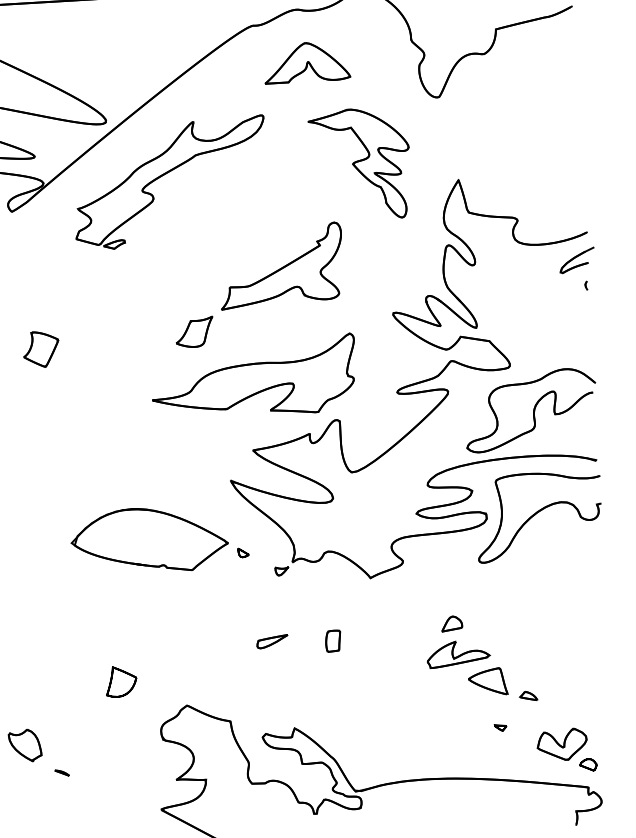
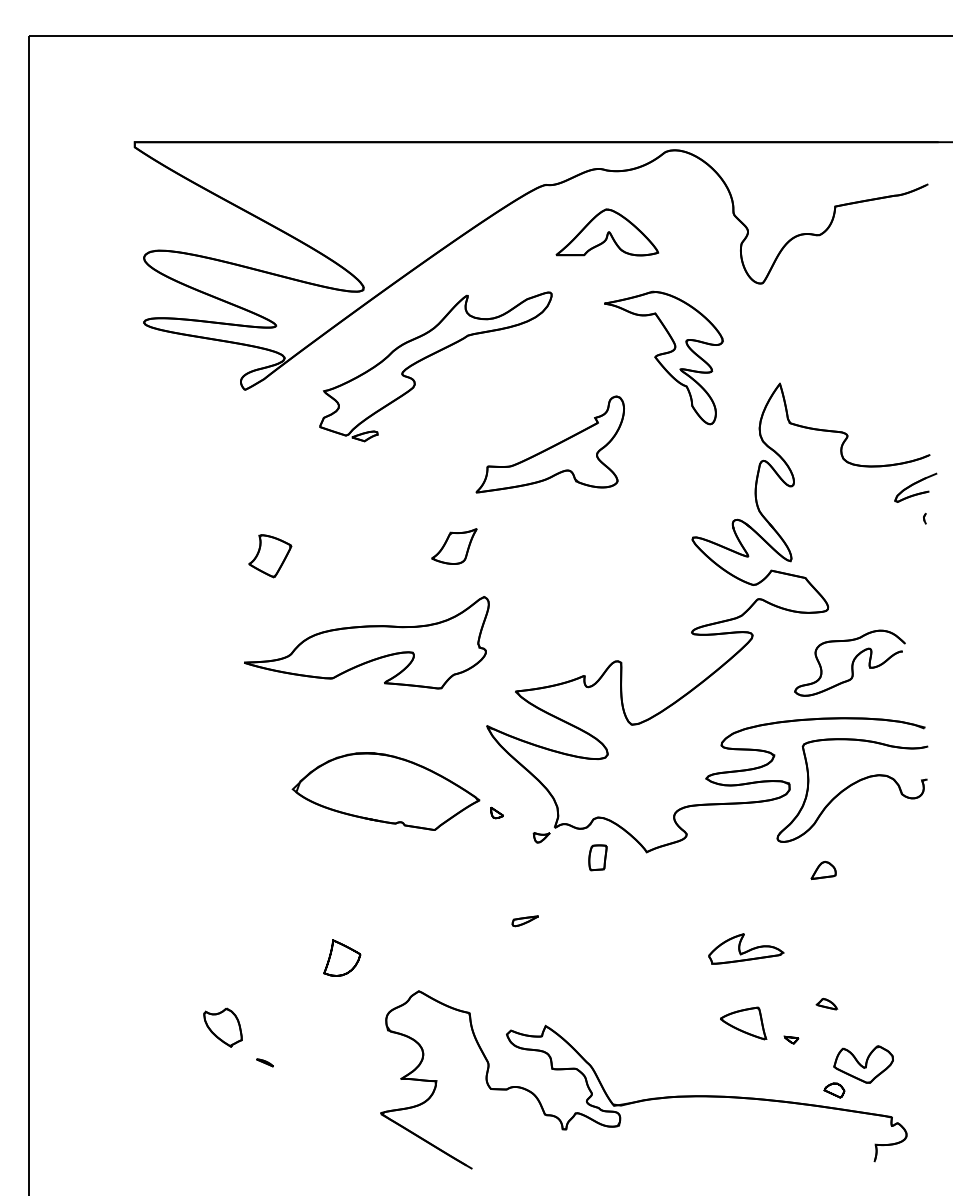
part: (280, 265) -> (549, 444), moved
part: (253, 377) -> (366, 642), moved
part: (530, 409) -> (849, 662), size x0.7
part: (451, 623) -> (823, 870), moved
part: (332, 640) -> (597, 857), moved
part: (272, 642) -> (525, 921), size x0.7
part: (487, 682) -> (743, 1023), moved
part: (588, 764) -> (834, 1090), moved

